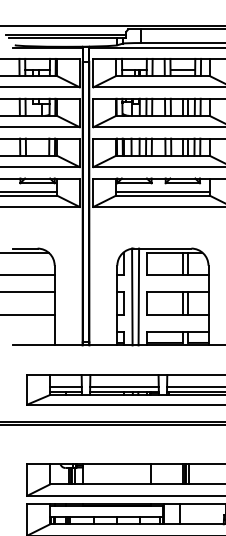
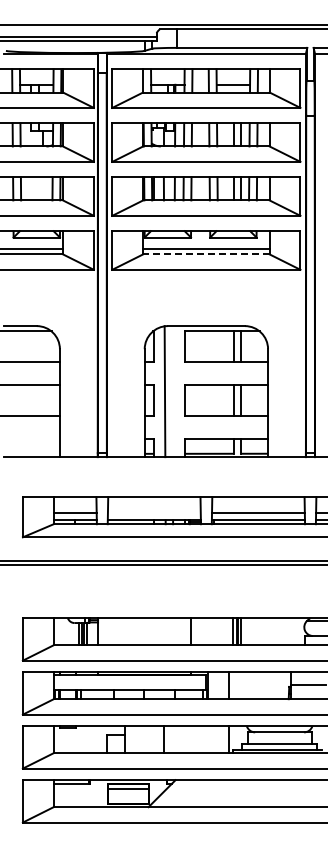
line: (162, 195) -> (205, 254), solid -> dashed
line: (138, 296) -> (173, 391), removed
line: (123, 387) -> (153, 513), removed

